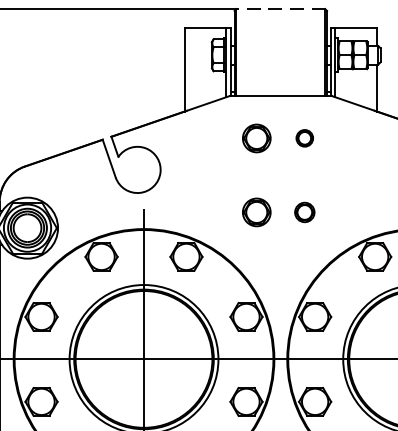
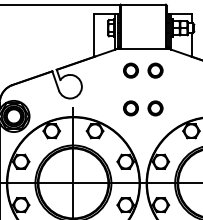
line: (281, 8) -> (143, 4), dashed -> solid
circle: (304, 138) -> (155, 70), size x1.67
circle: (304, 212) -> (155, 108), size x1.43

